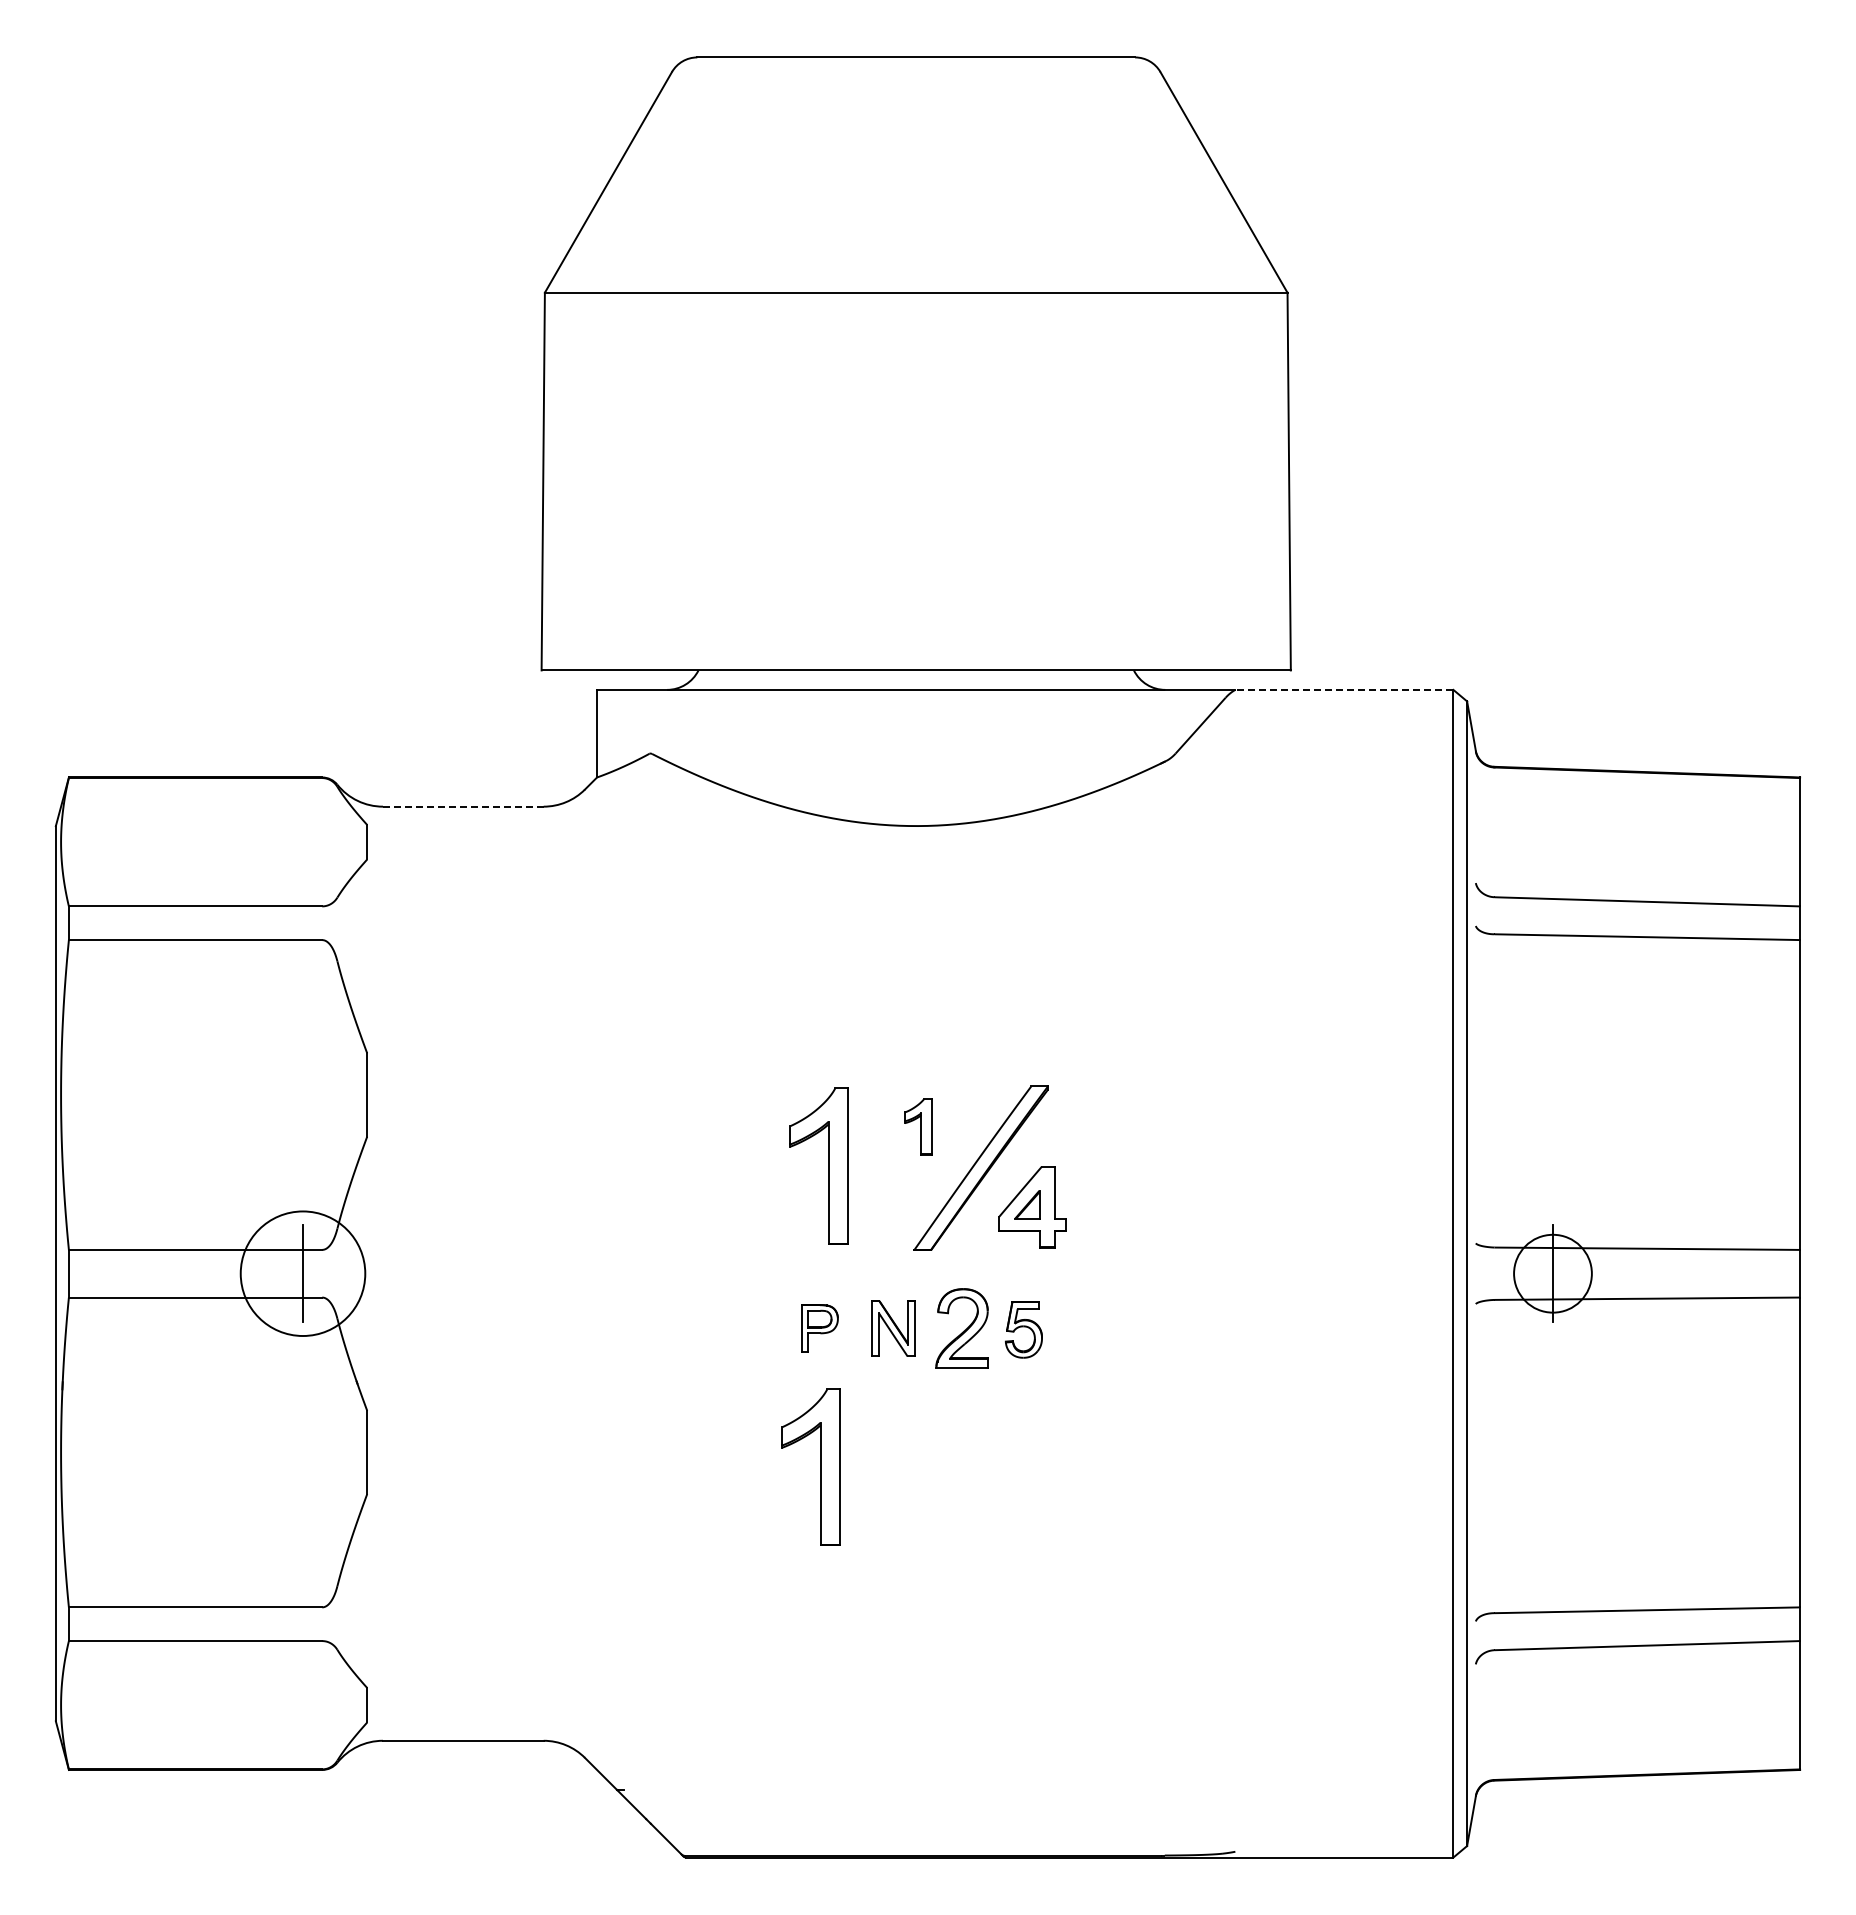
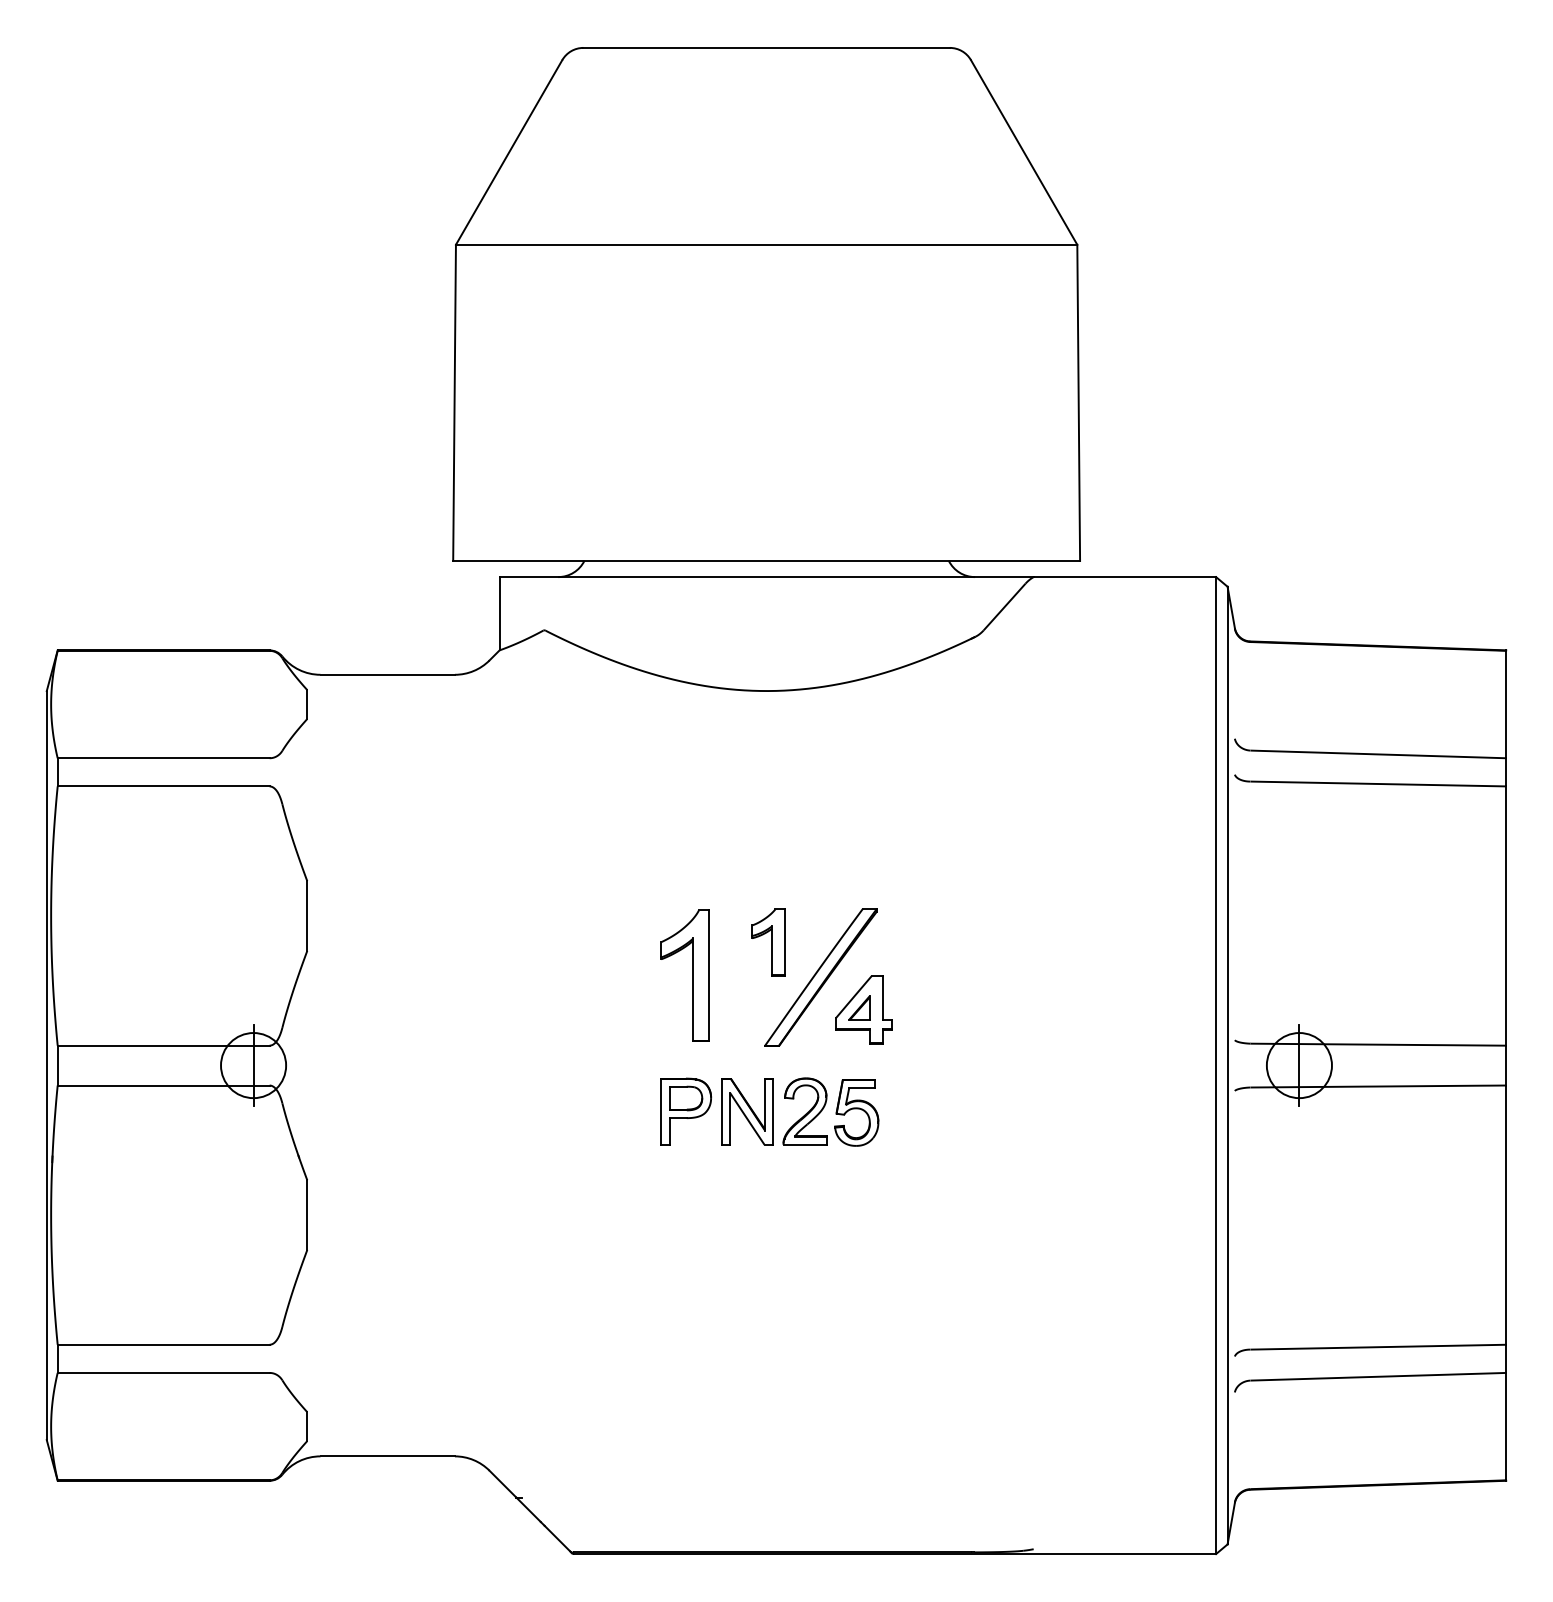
line: (1343, 689) -> (1124, 576), dashed -> solid
line: (462, 806) -> (387, 674), dashed -> solid
part: (918, 1126) -> (768, 942), size x1.43
circle: (302, 1273) -> (253, 1065), size x0.62
part: (819, 1328) -> (685, 1111), size x1.67
part: (893, 1328) -> (747, 1111), size x1.43
part: (1023, 1329) -> (856, 1112), size x1.43
part: (820, 1466) -> (686, 1226), removed

